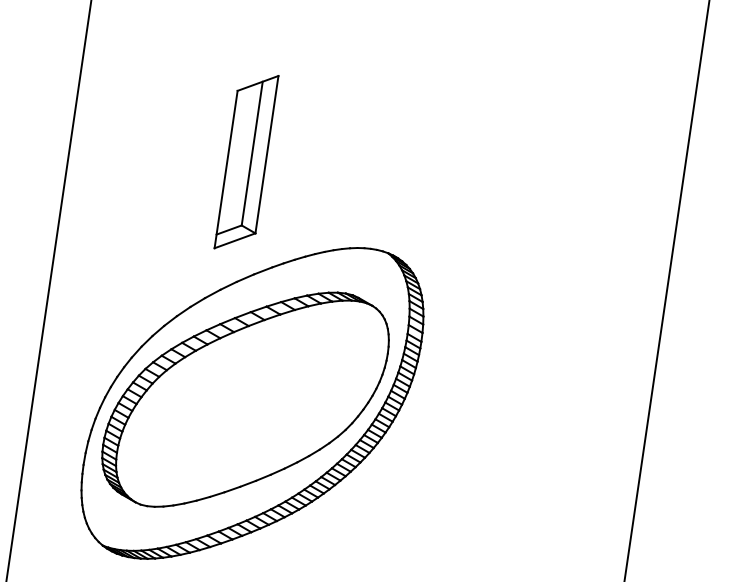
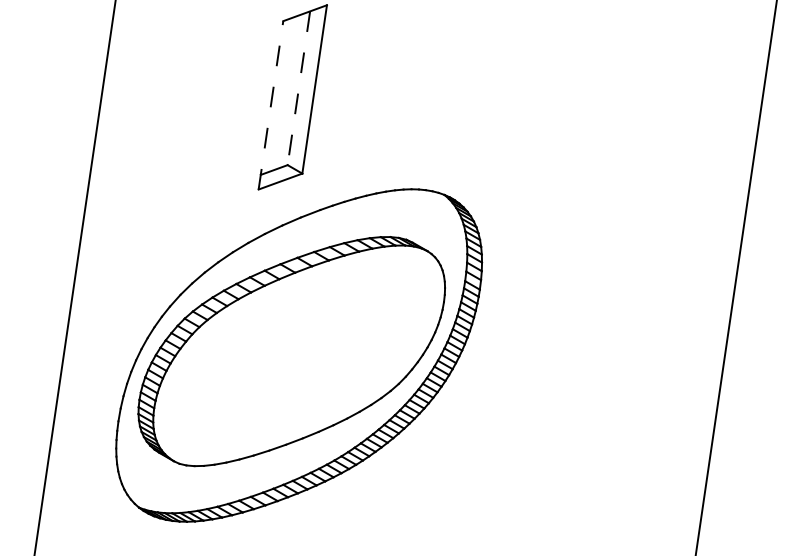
line: (252, 153) -> (299, 88), solid -> dashed
line: (226, 169) -> (271, 105), solid -> dashed

